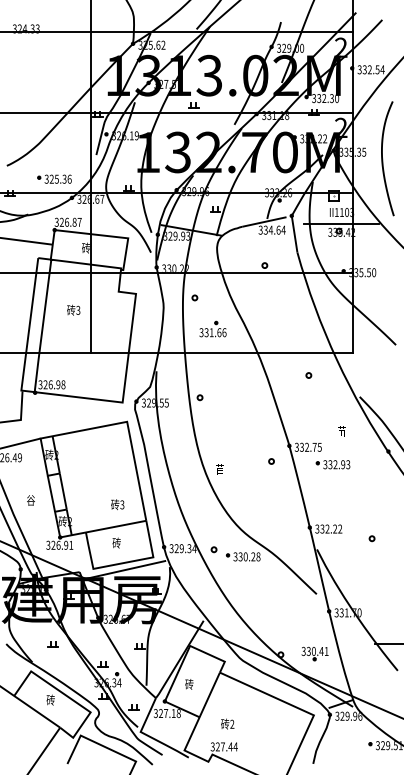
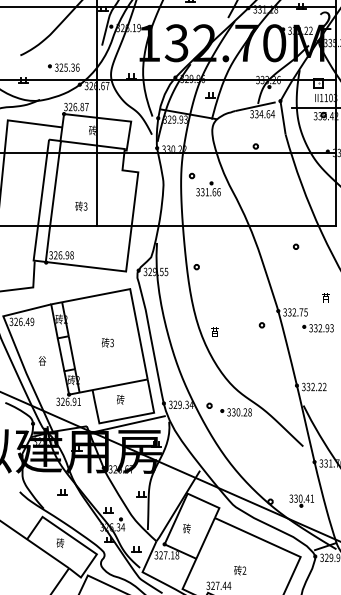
text: (73, 309) -> (81, 205), moved
part: (212, 328) -> (208, 188), moved
text: (117, 504) -> (107, 342), moved
text: (227, 723) -> (240, 569), moved

